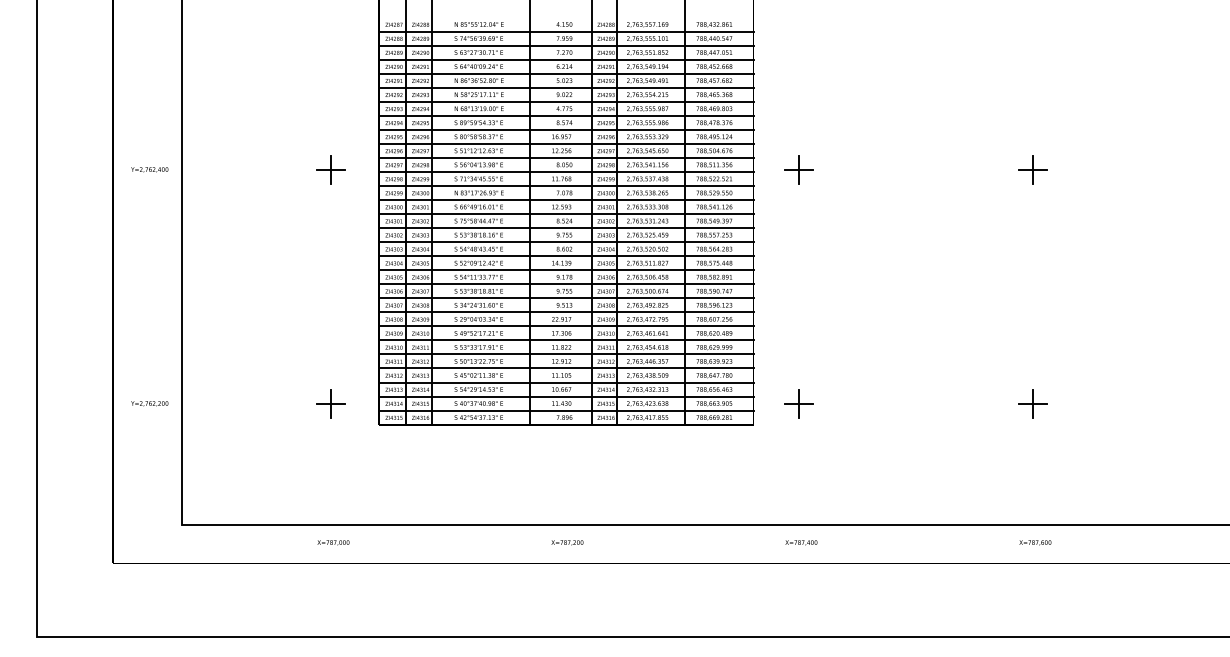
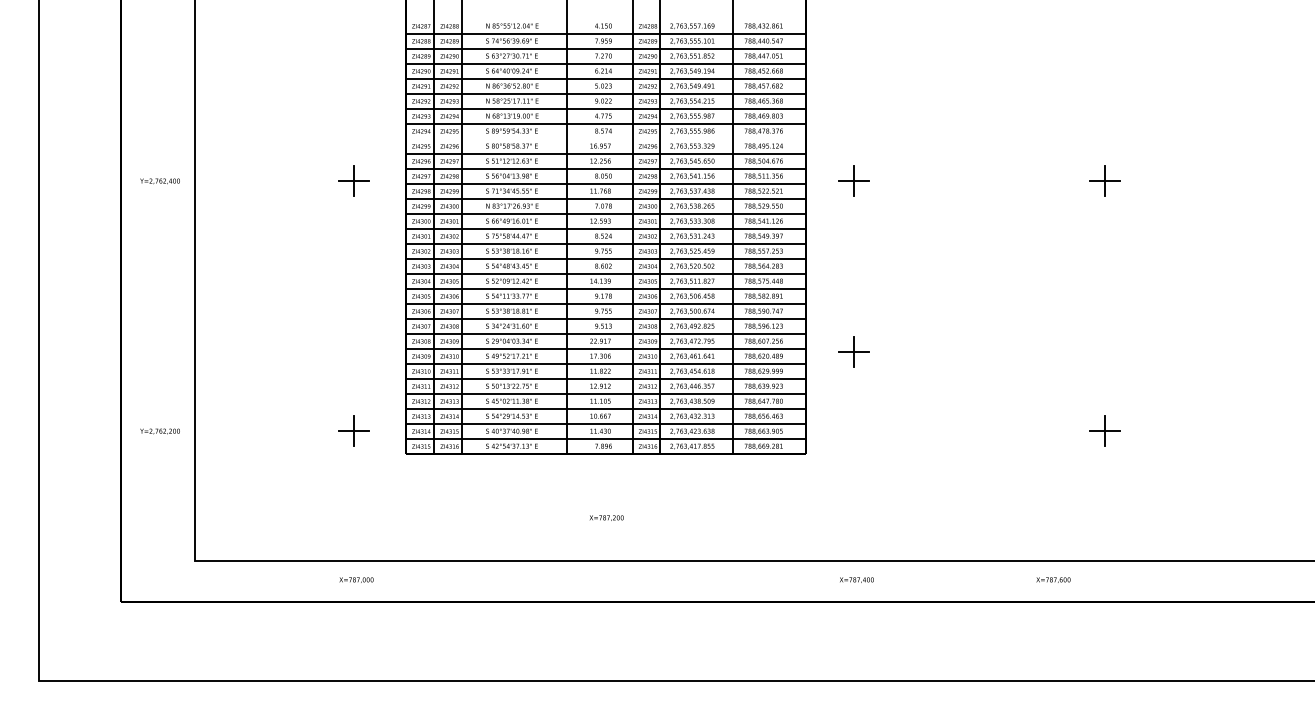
line: (566, 129) -> (605, 138), removed
part: (798, 403) -> (853, 352), moved
text: (567, 542) -> (606, 517), moved
text: (1035, 542) -> (1053, 579), moved

